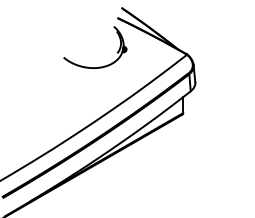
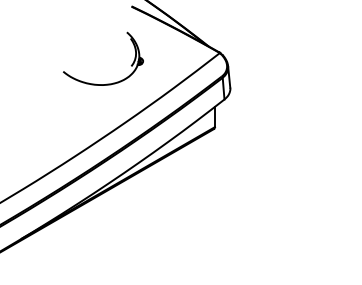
part: (97, 66) -> (106, 83), moved

